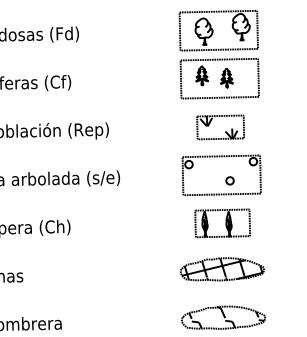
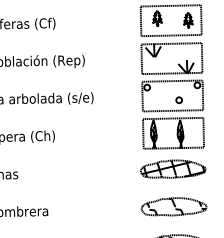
part: (226, 77) -> (188, 19), moved
part: (220, 127) -> (171, 58), size x1.67
part: (222, 223) -> (173, 133), size x1.43

